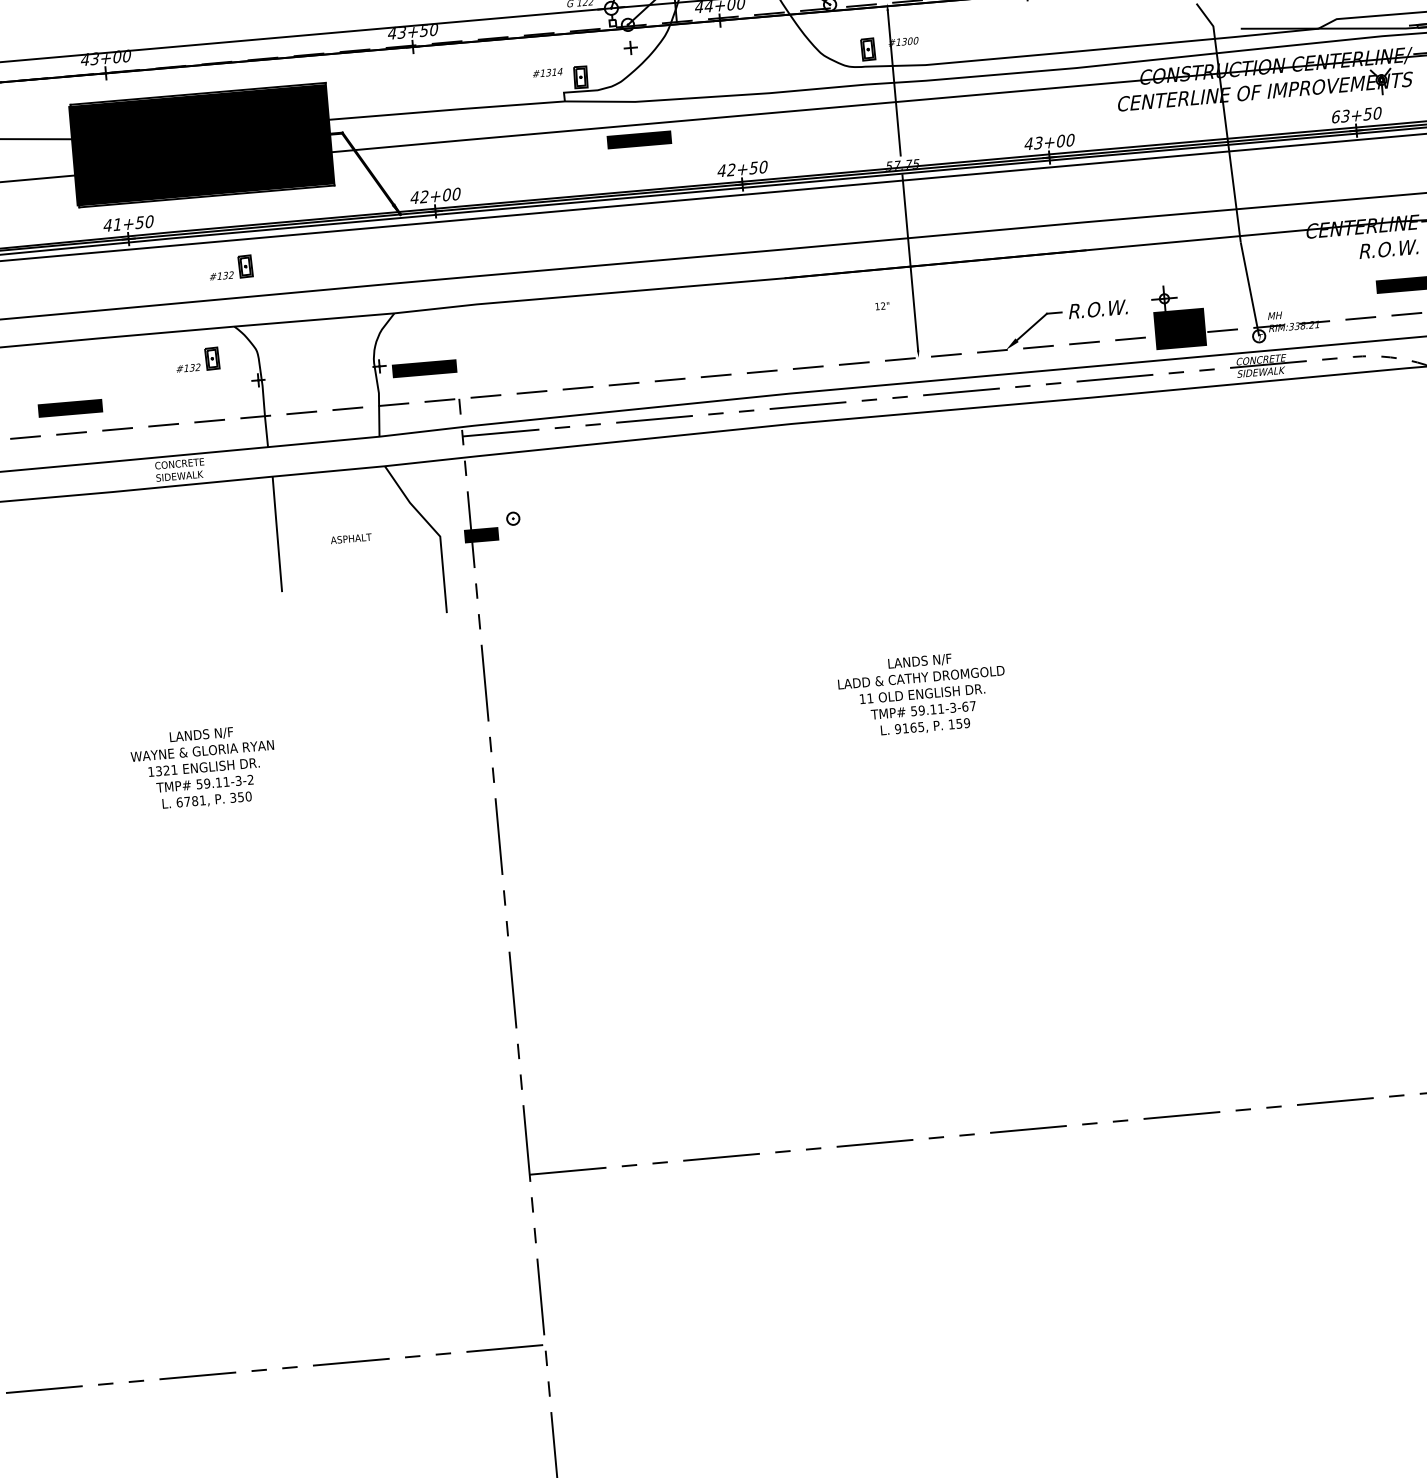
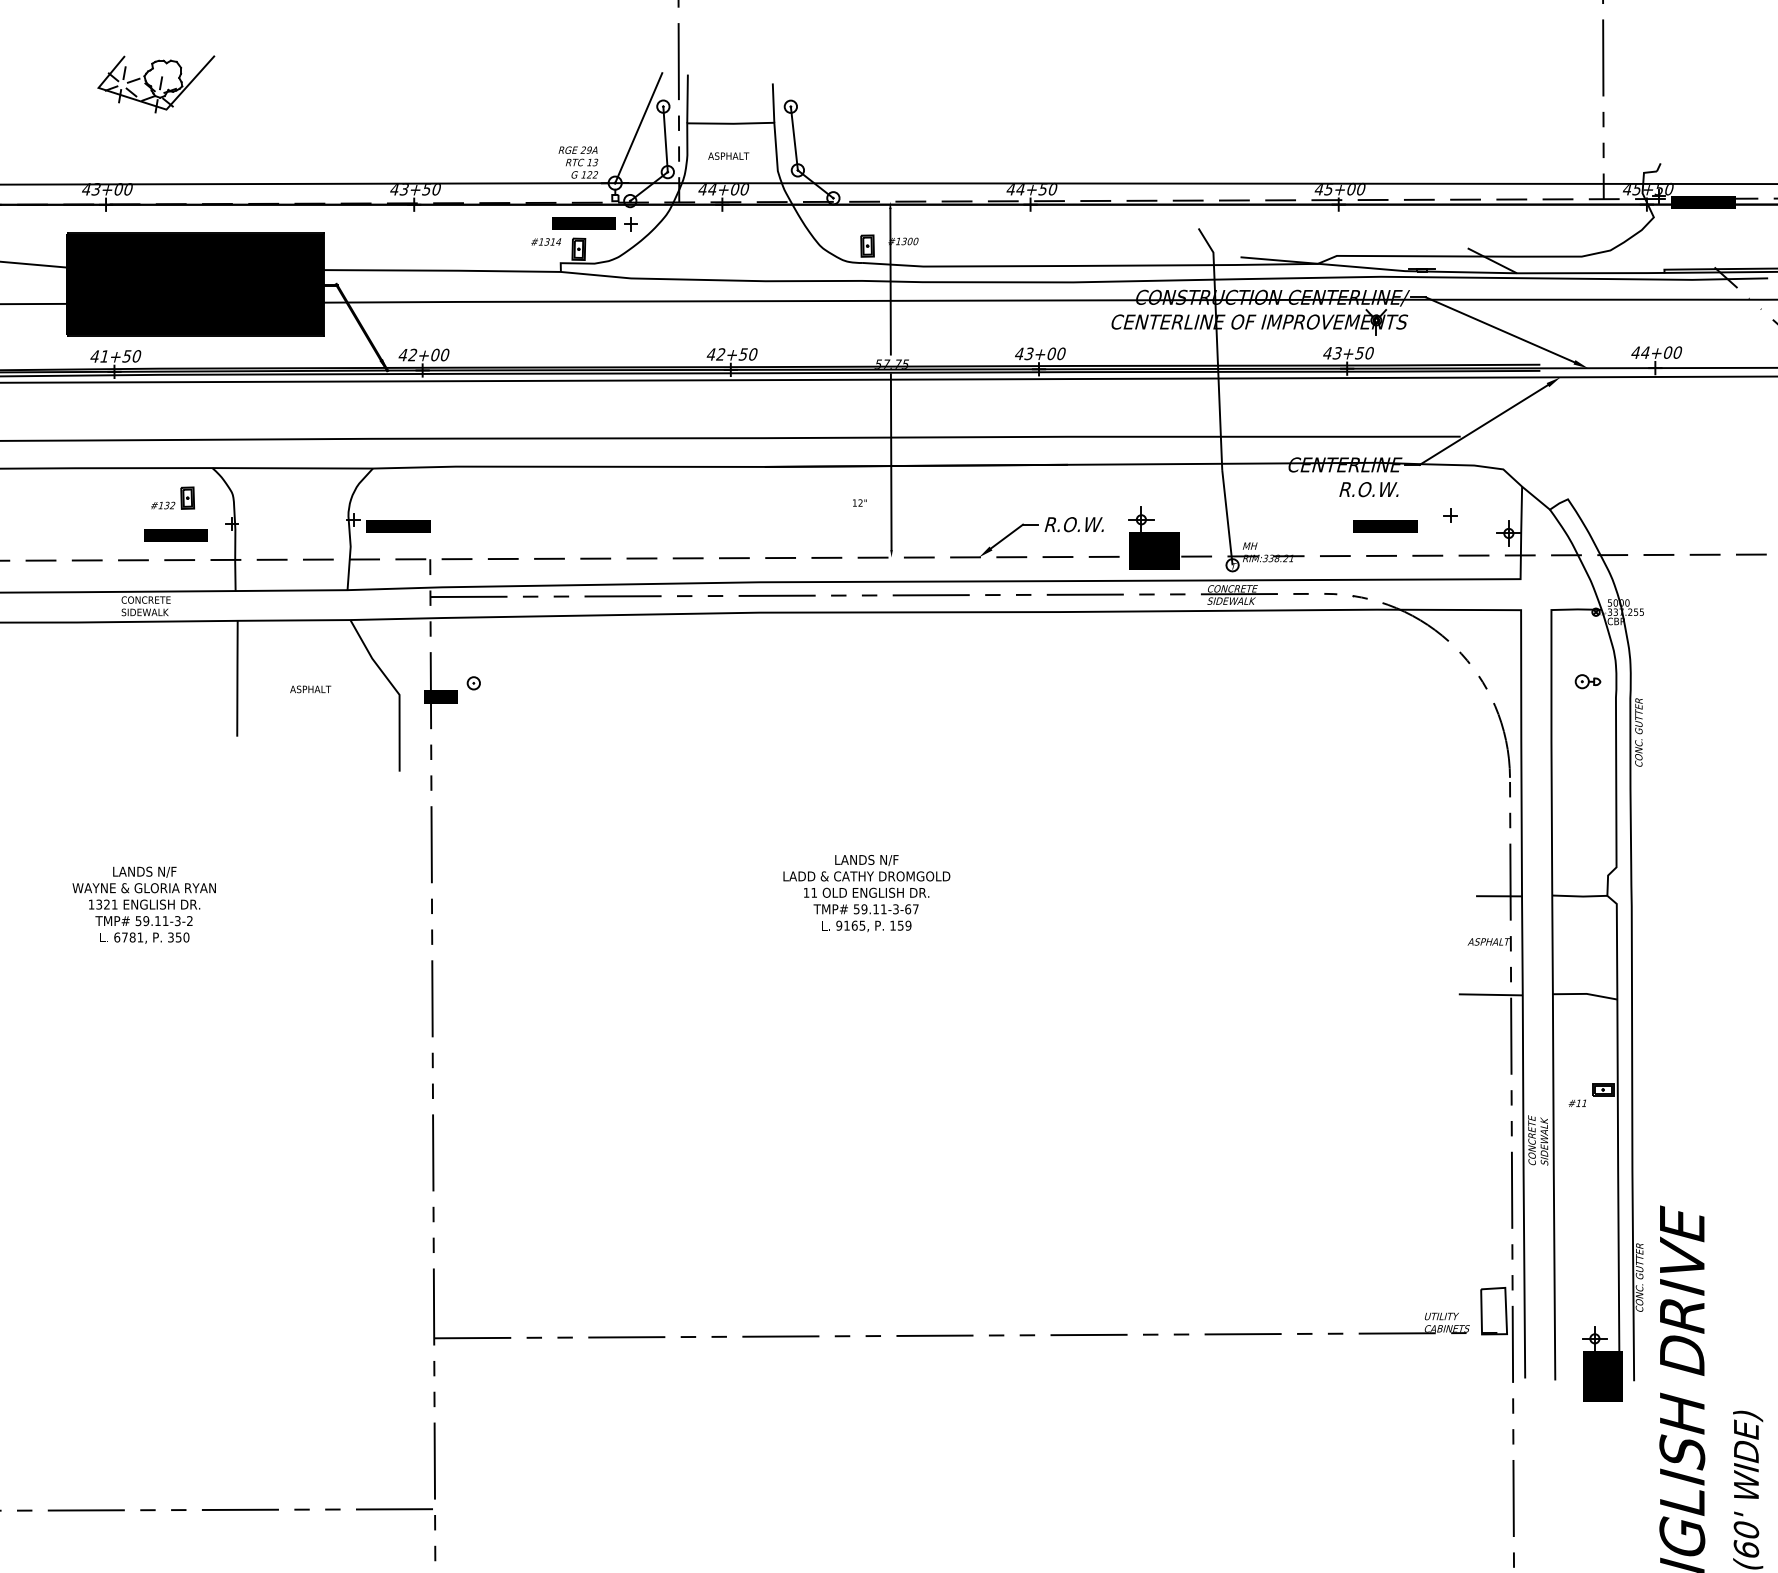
text: (1335, 117) -> (1327, 353), 63+50 -> 43+50
text: (639, 139) -> (583, 223), moved
part: (231, 267) -> (214, 408), removed
text: (69, 408) -> (175, 535), moved

